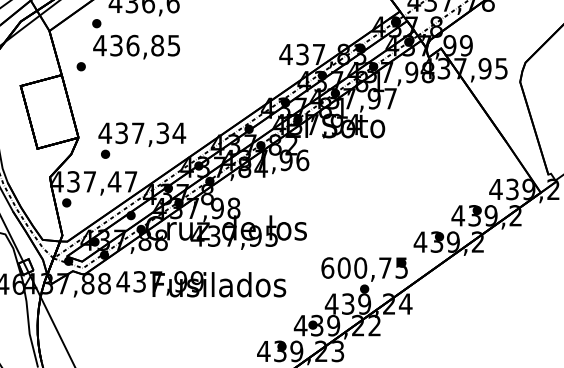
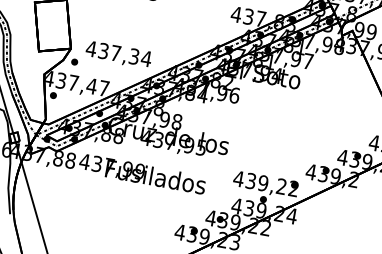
part: (105, 153) -> (74, 61), moved
text: (363, 267) -> (265, 183), 600,75 -> 439,22

